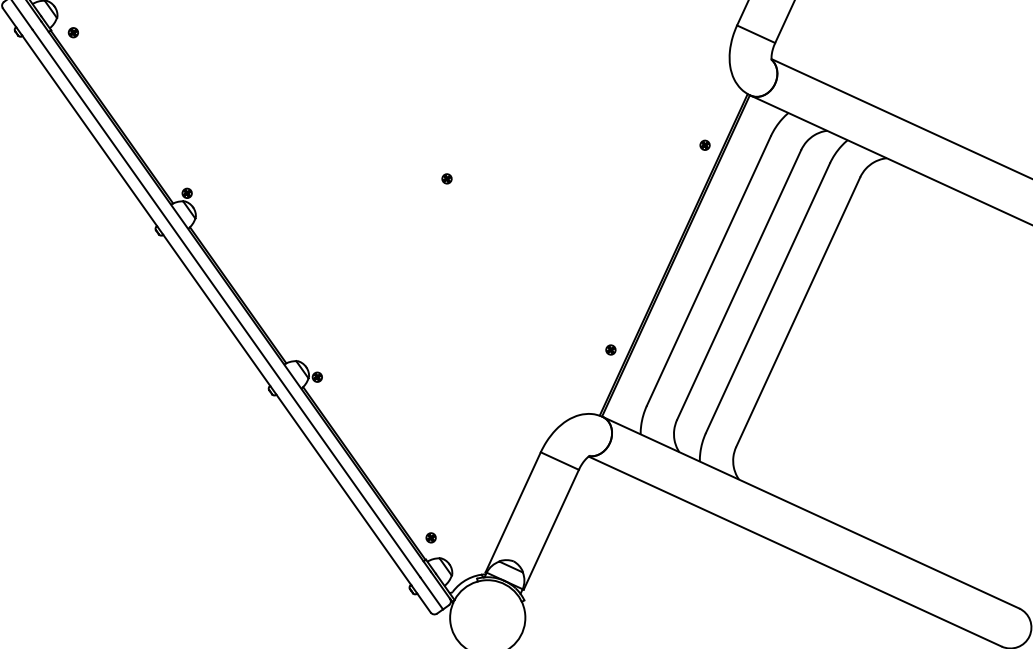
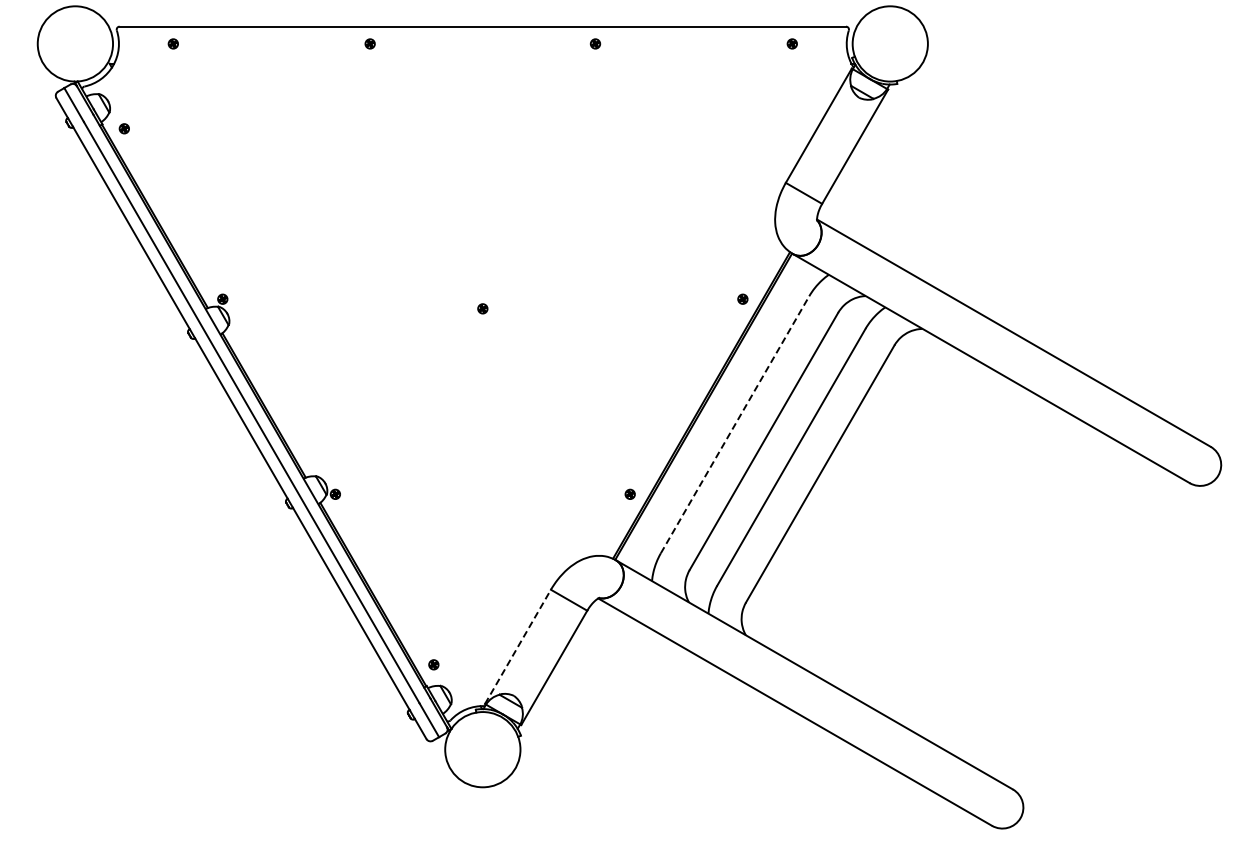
line: (709, 270) -> (735, 424), solid -> dashed
line: (512, 511) -> (517, 646), solid -> dashed

